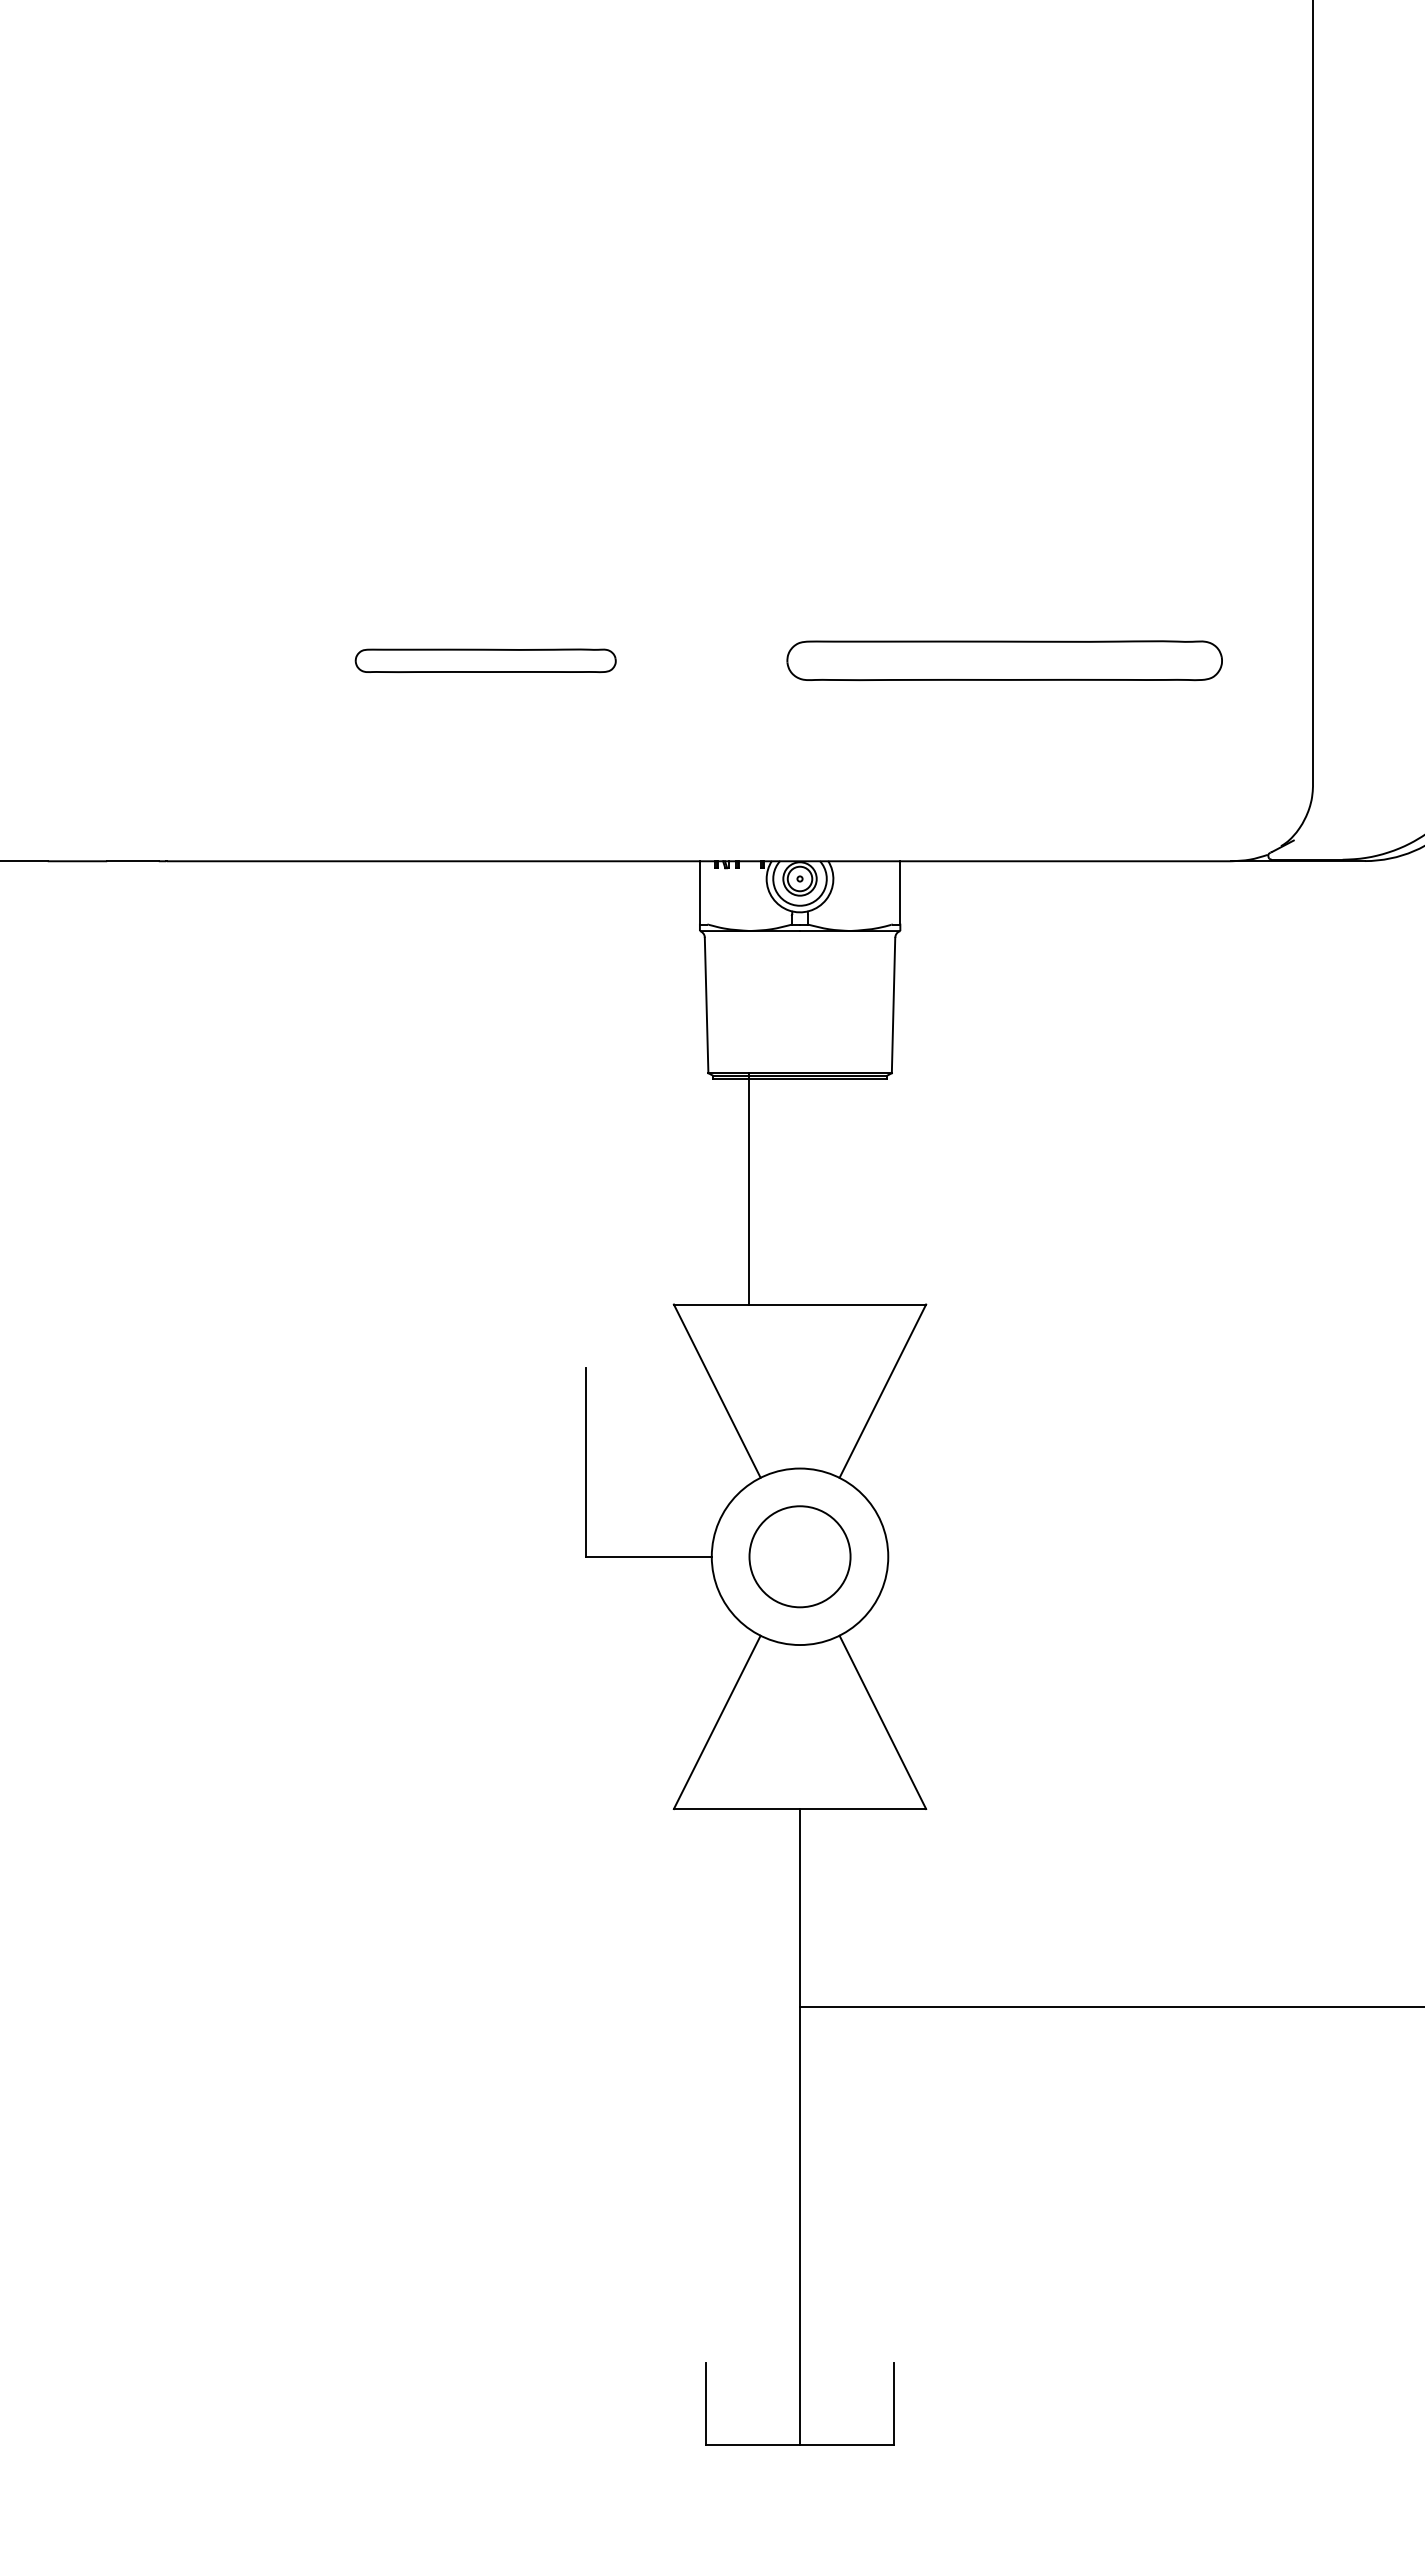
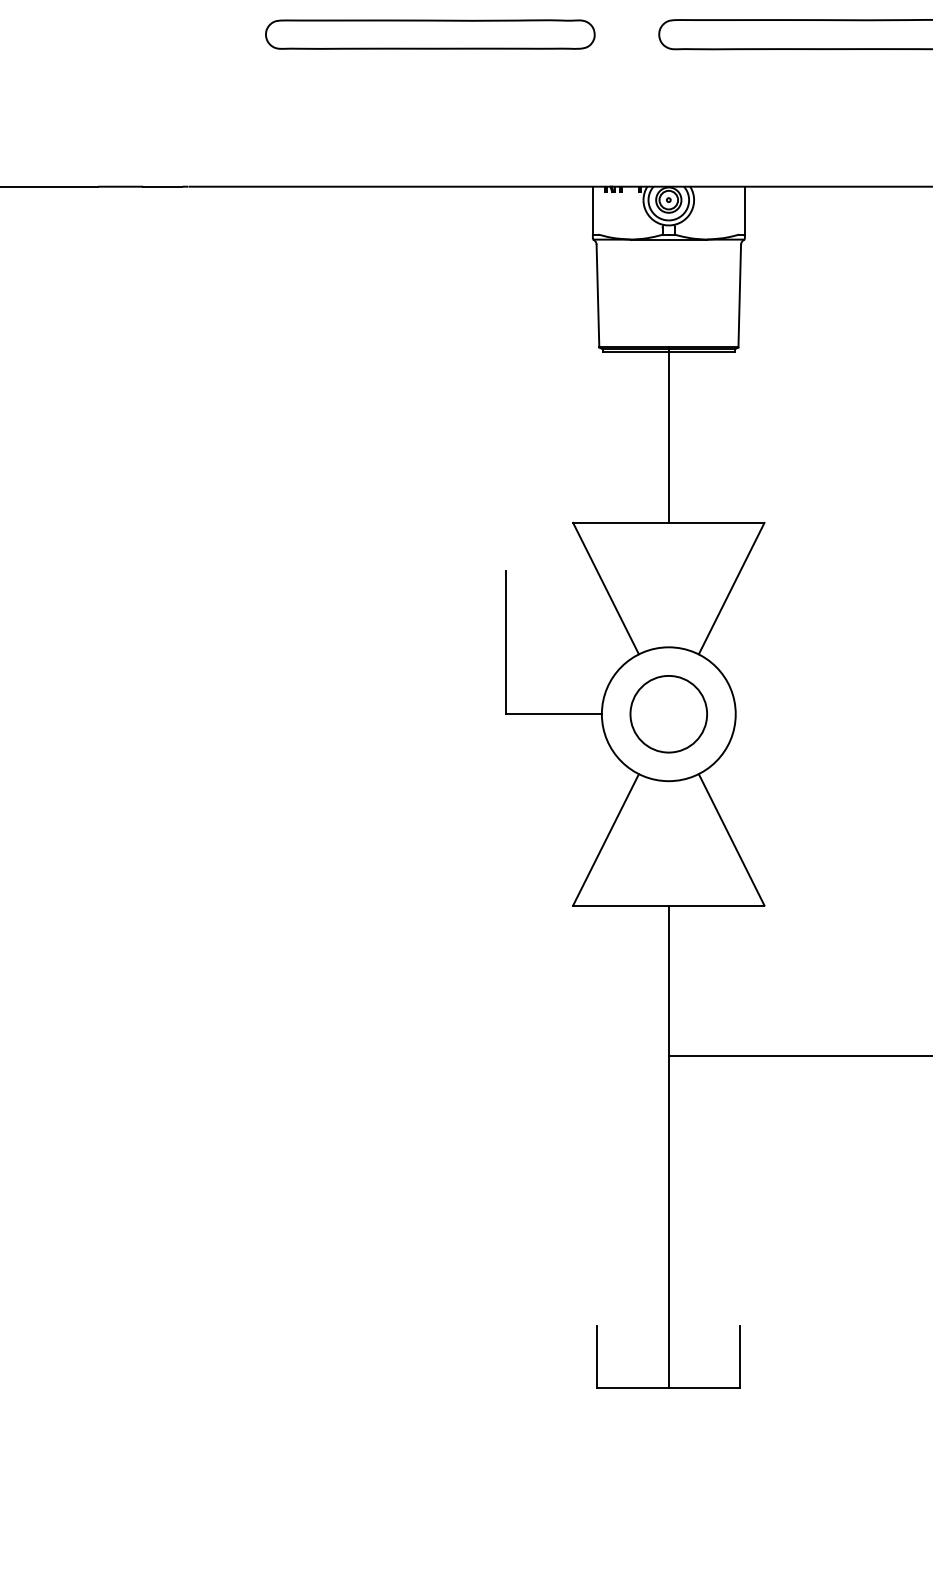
part: (485, 660) -> (430, 34), size x1.67
line: (749, 1188) -> (669, 434), moved

